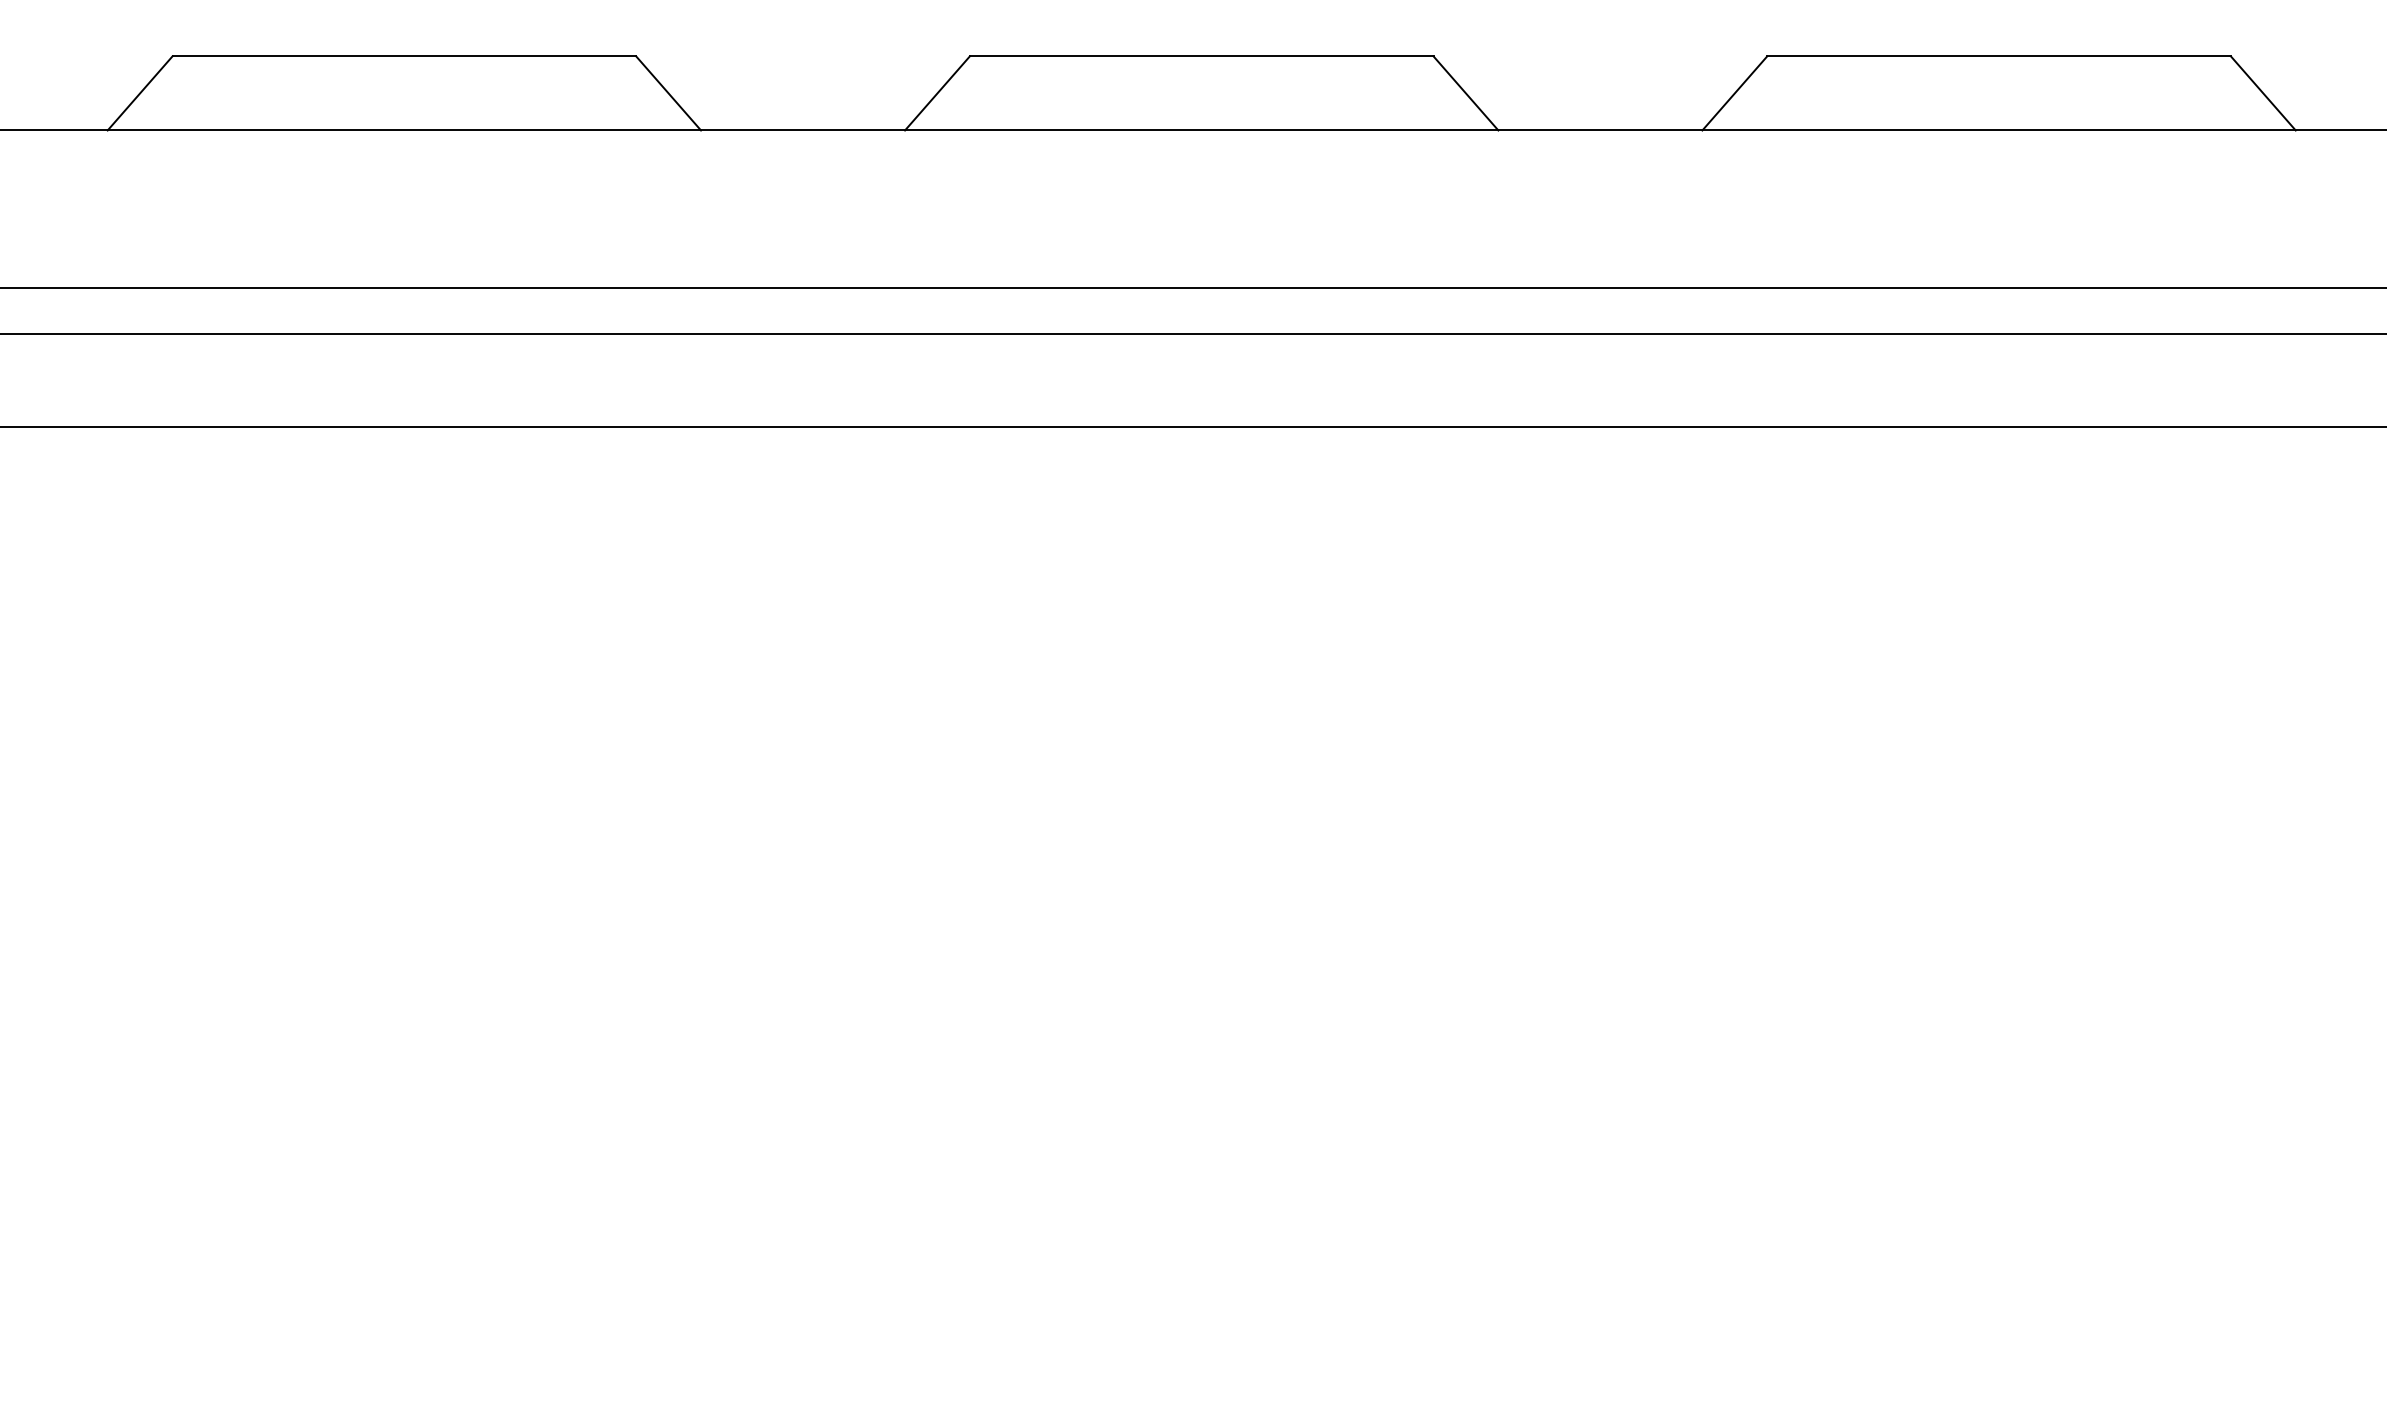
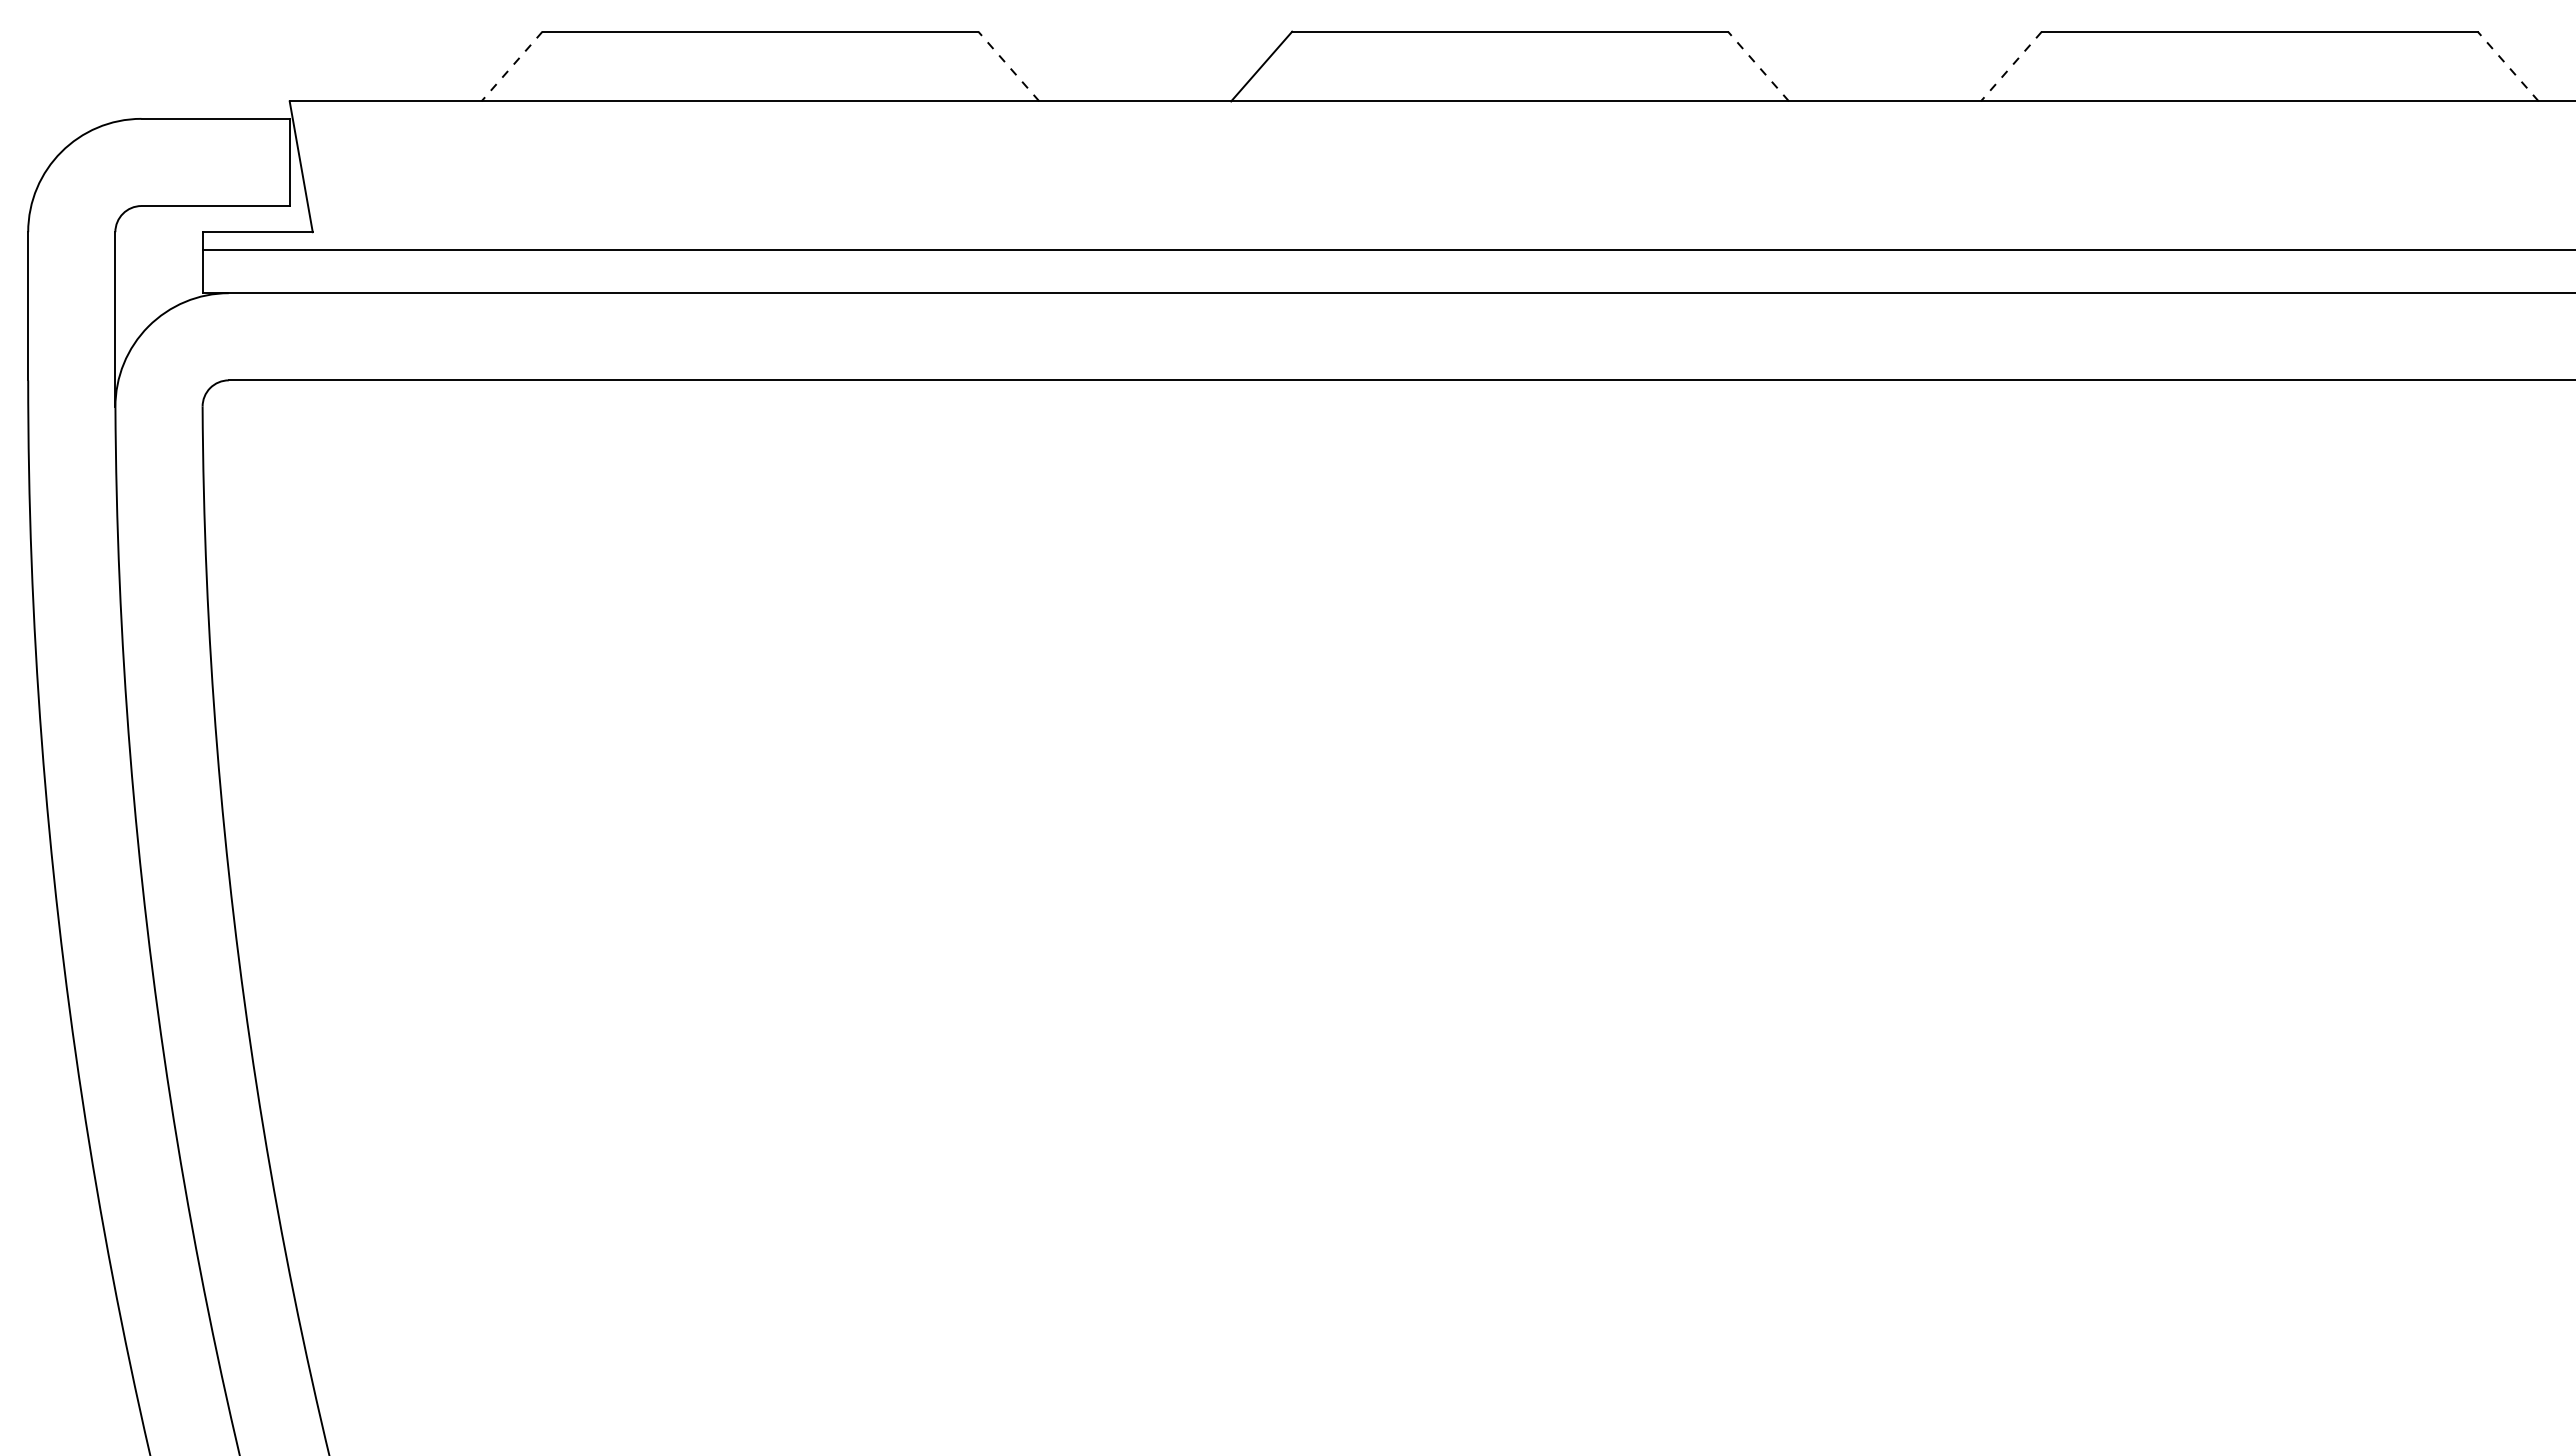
line: (139, 93) -> (511, 66), solid -> dashed
line: (668, 93) -> (1008, 66), solid -> dashed
line: (1465, 93) -> (1758, 66), solid -> dashed
line: (1734, 93) -> (2011, 66), solid -> dashed
line: (2262, 93) -> (2507, 66), solid -> dashed

